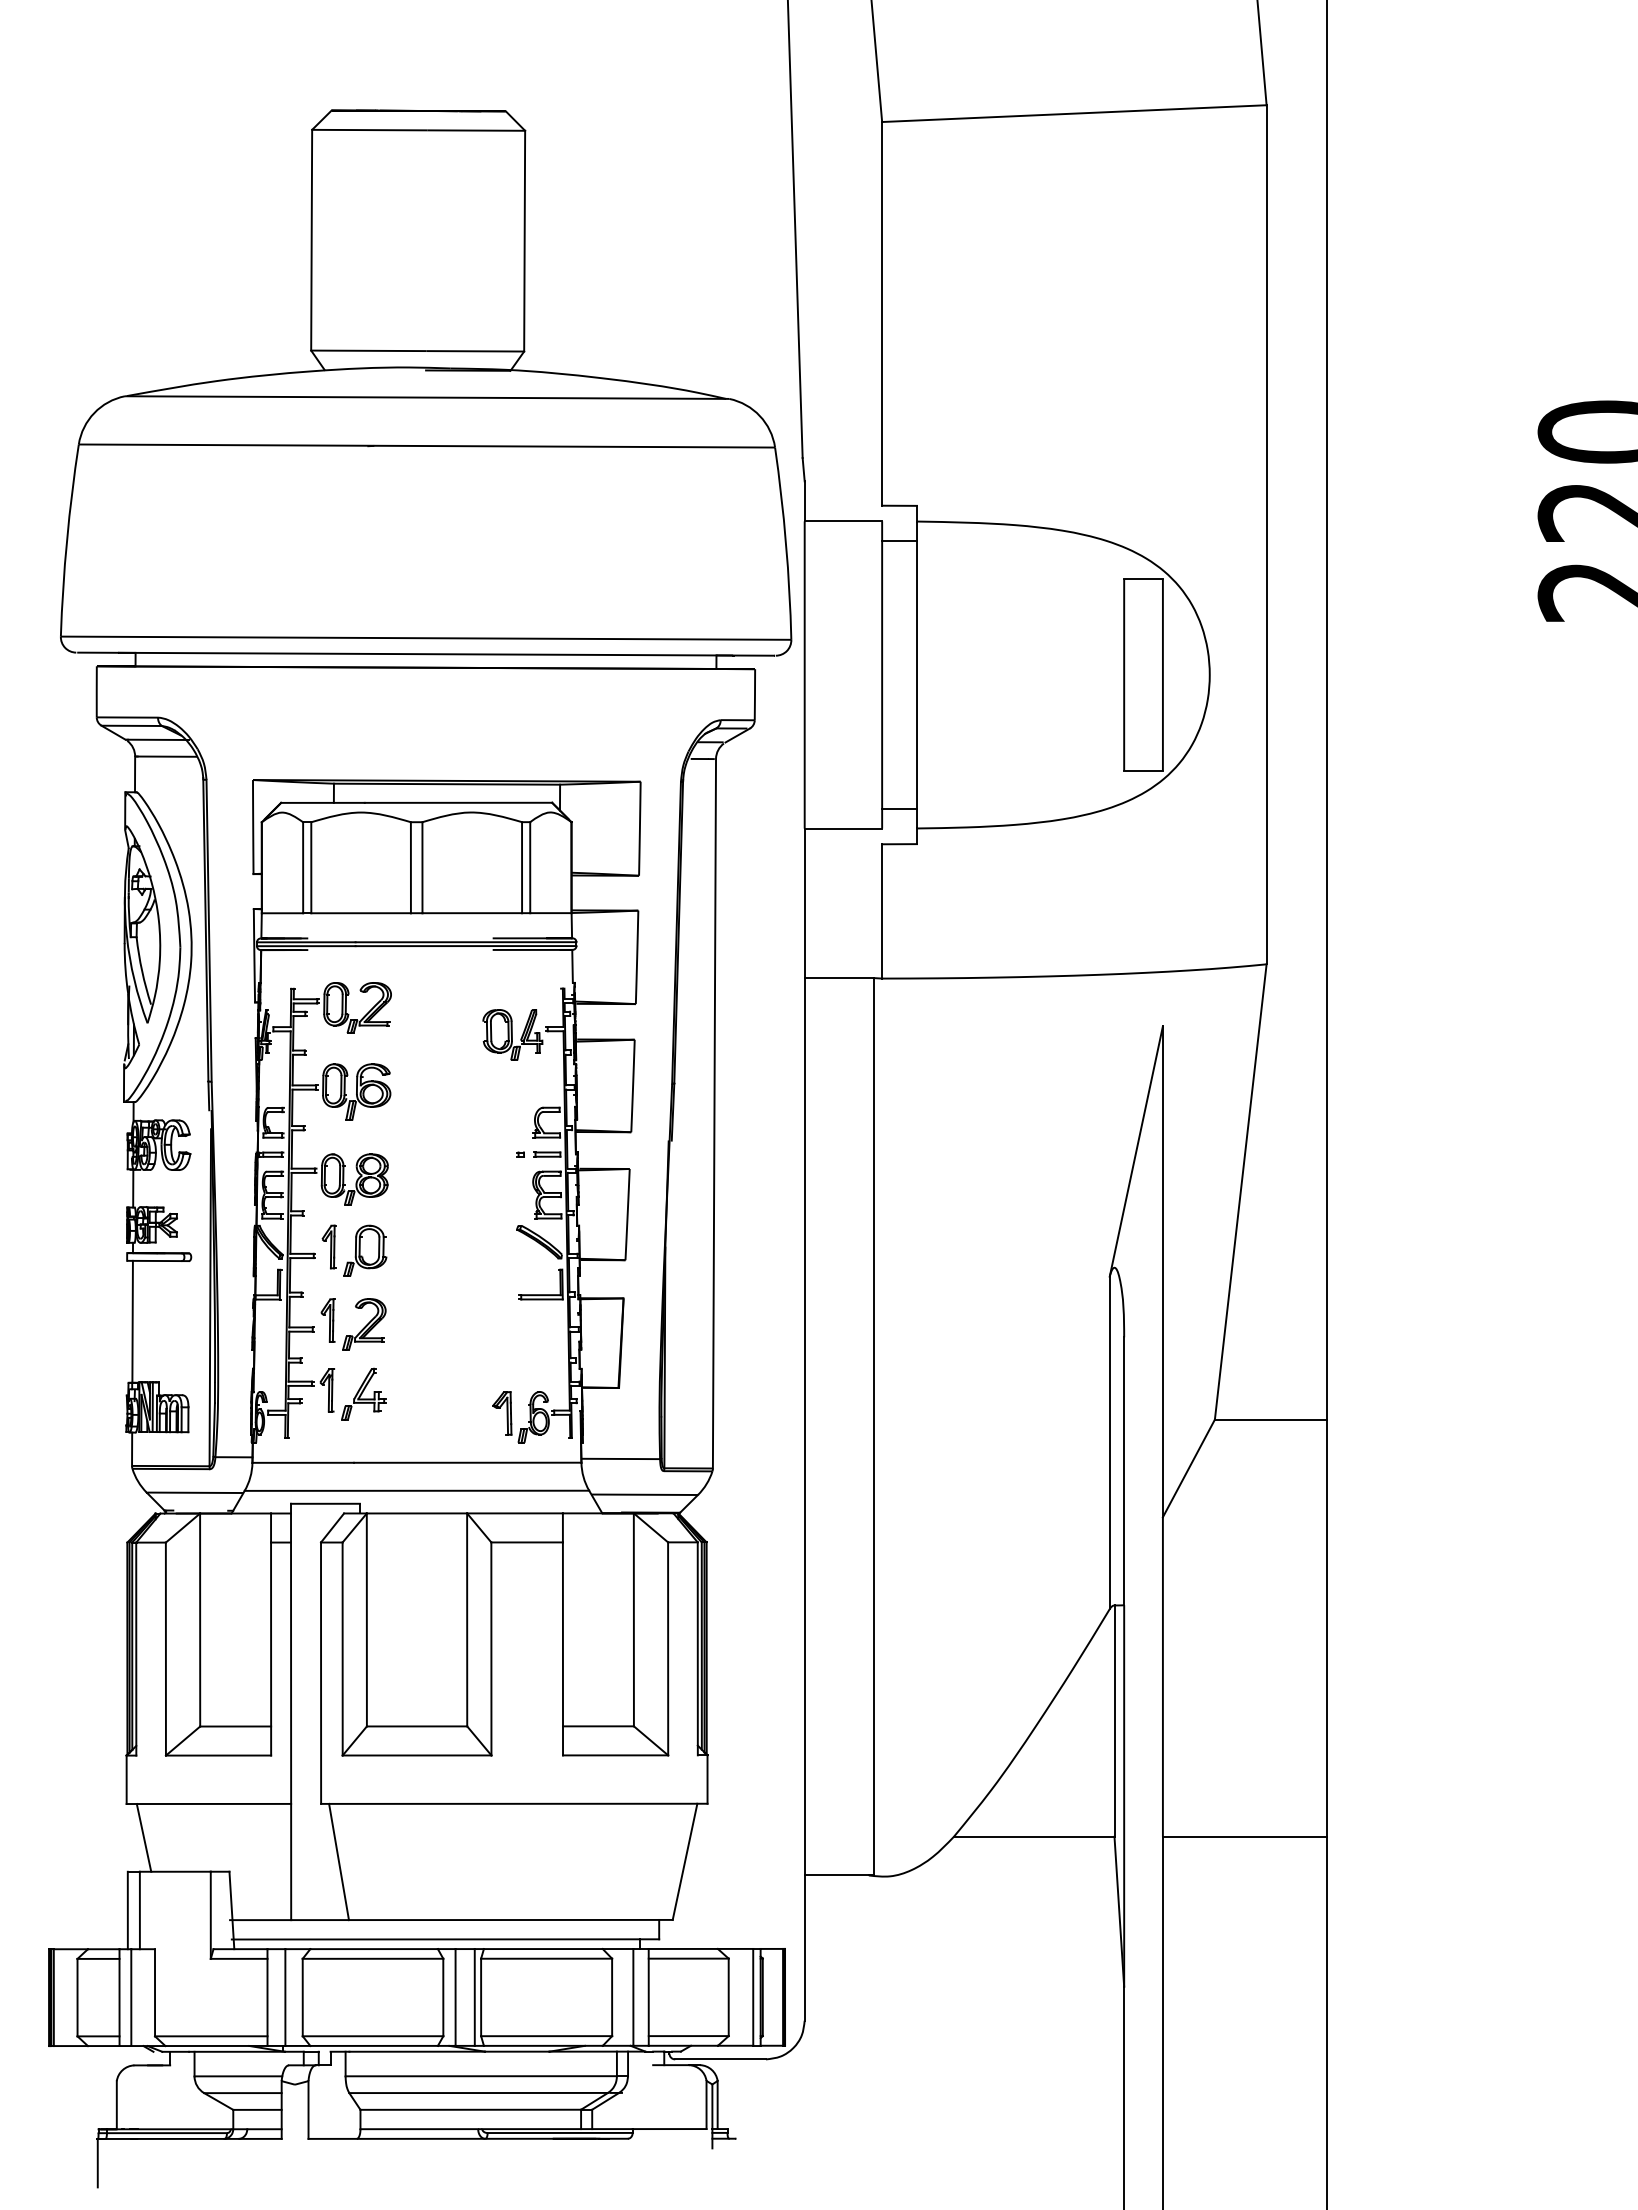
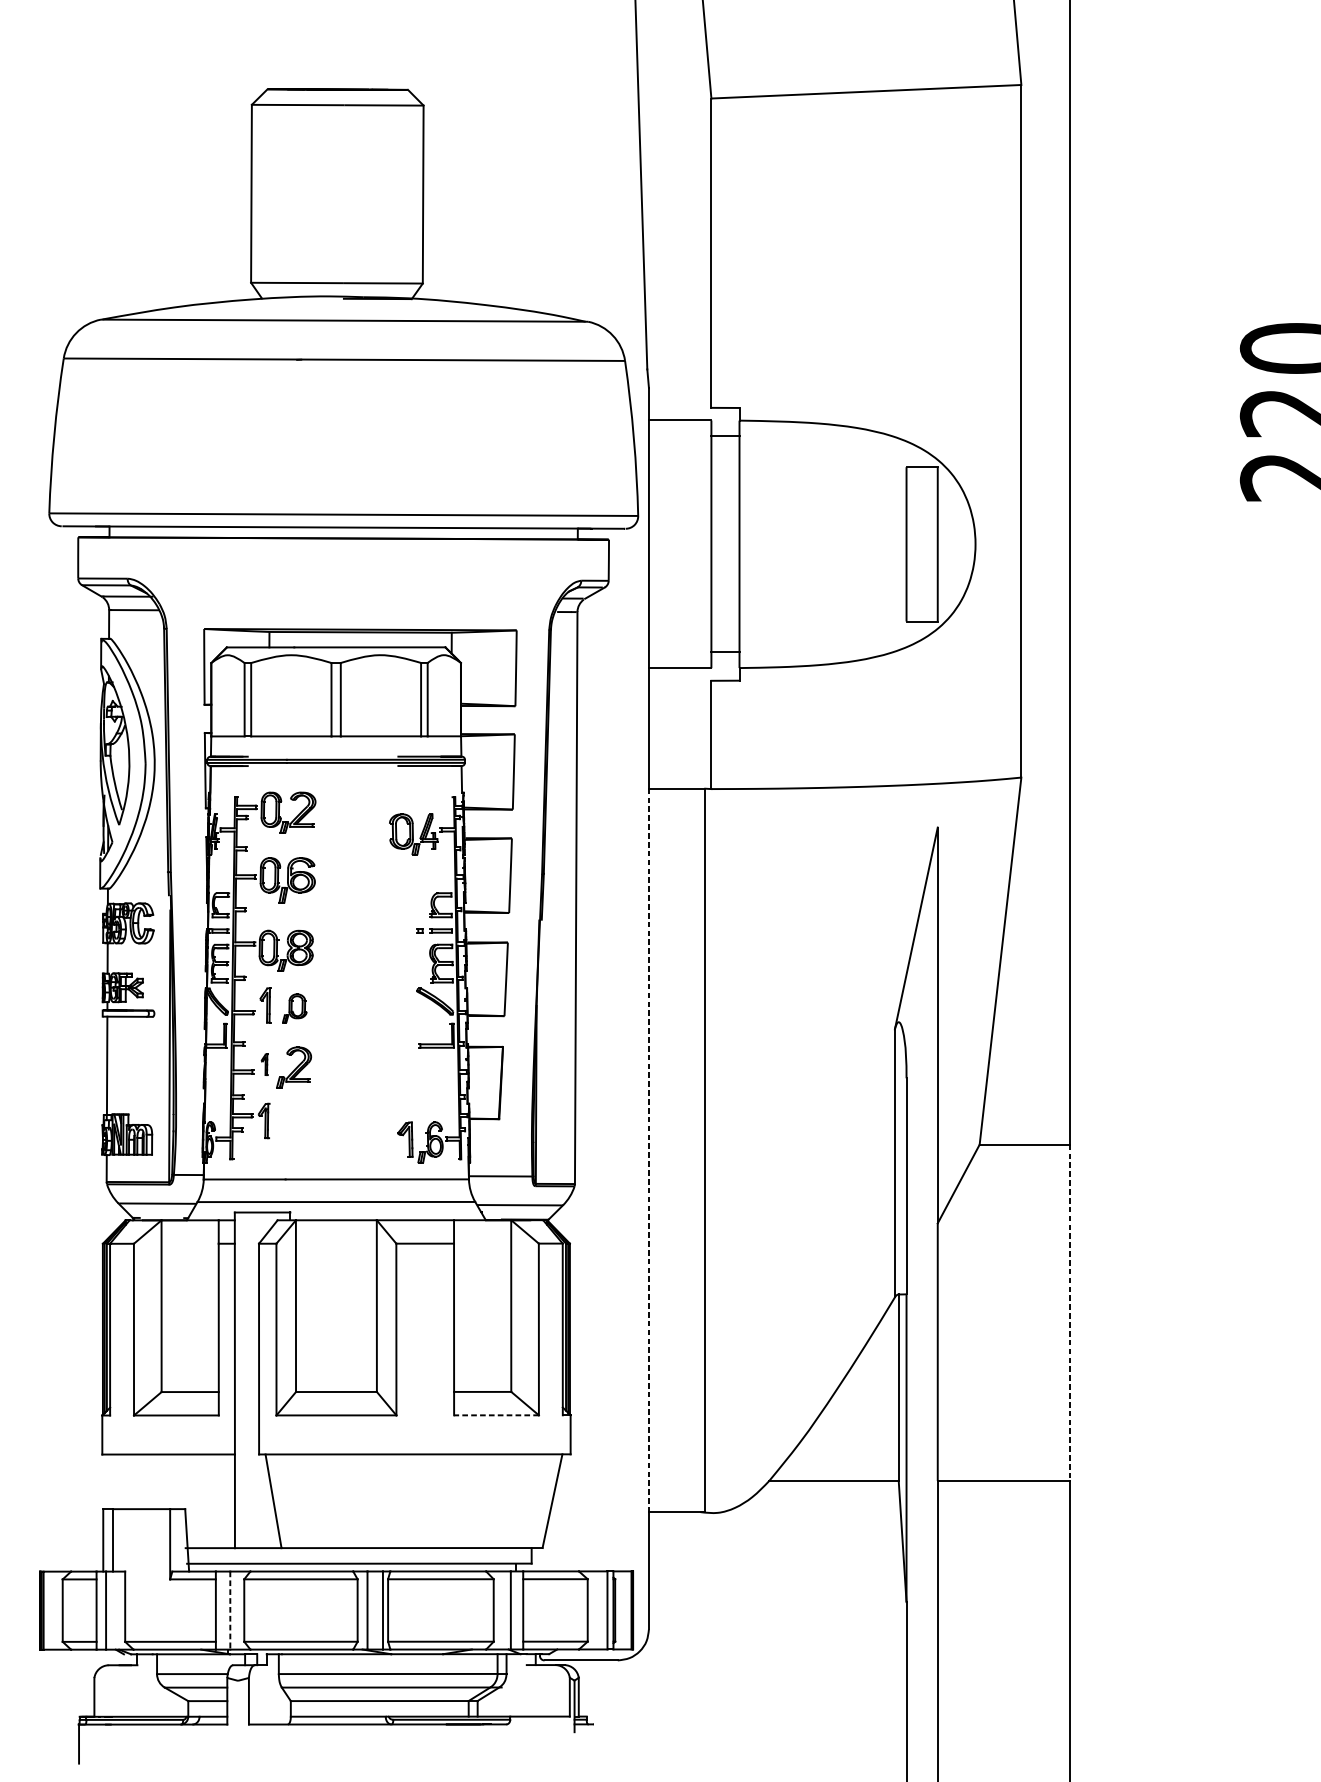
part: (365, 1250) -> (294, 1008), size x0.7
part: (327, 1320) -> (264, 1064), size x0.6
part: (363, 1393) -> (293, 1123), removed
line: (804, 1426) -> (648, 1150), solid -> dashed
line: (1327, 1628) -> (1070, 1313), solid -> dashed
line: (615, 1755) -> (496, 1415), solid -> dashed
line: (143, 1837) -> (115, 1481), removed
line: (285, 1998) -> (230, 1611), solid -> dashed

